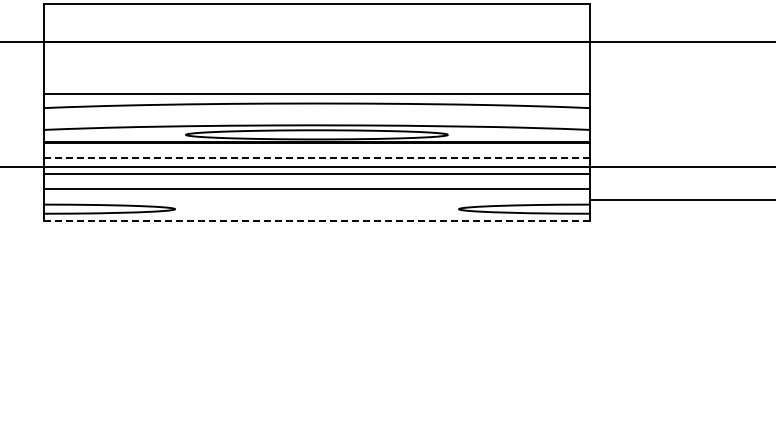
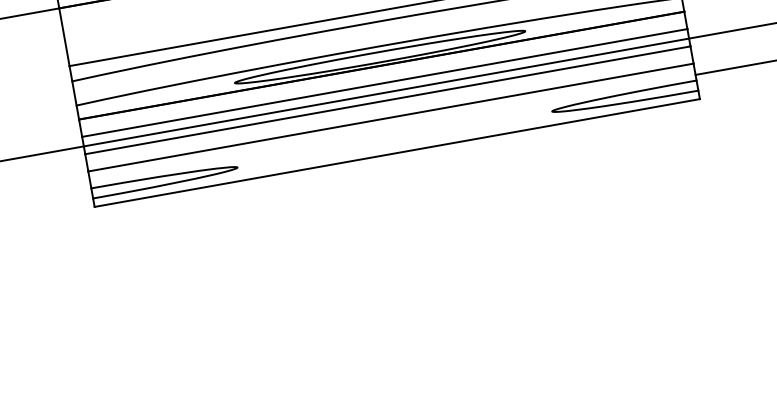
line: (317, 158) -> (385, 83), dashed -> solid
line: (317, 221) -> (397, 153), dashed -> solid

